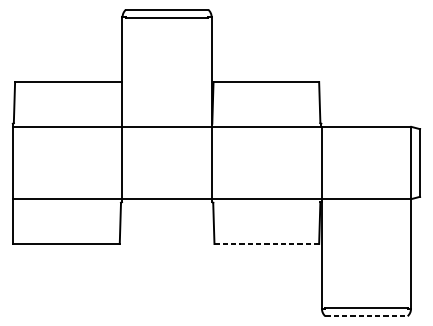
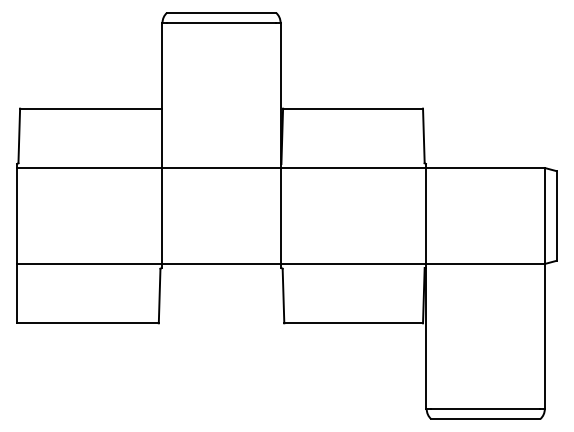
line: (267, 244) -> (354, 323), dashed -> solid
line: (366, 316) -> (485, 419), dashed -> solid

